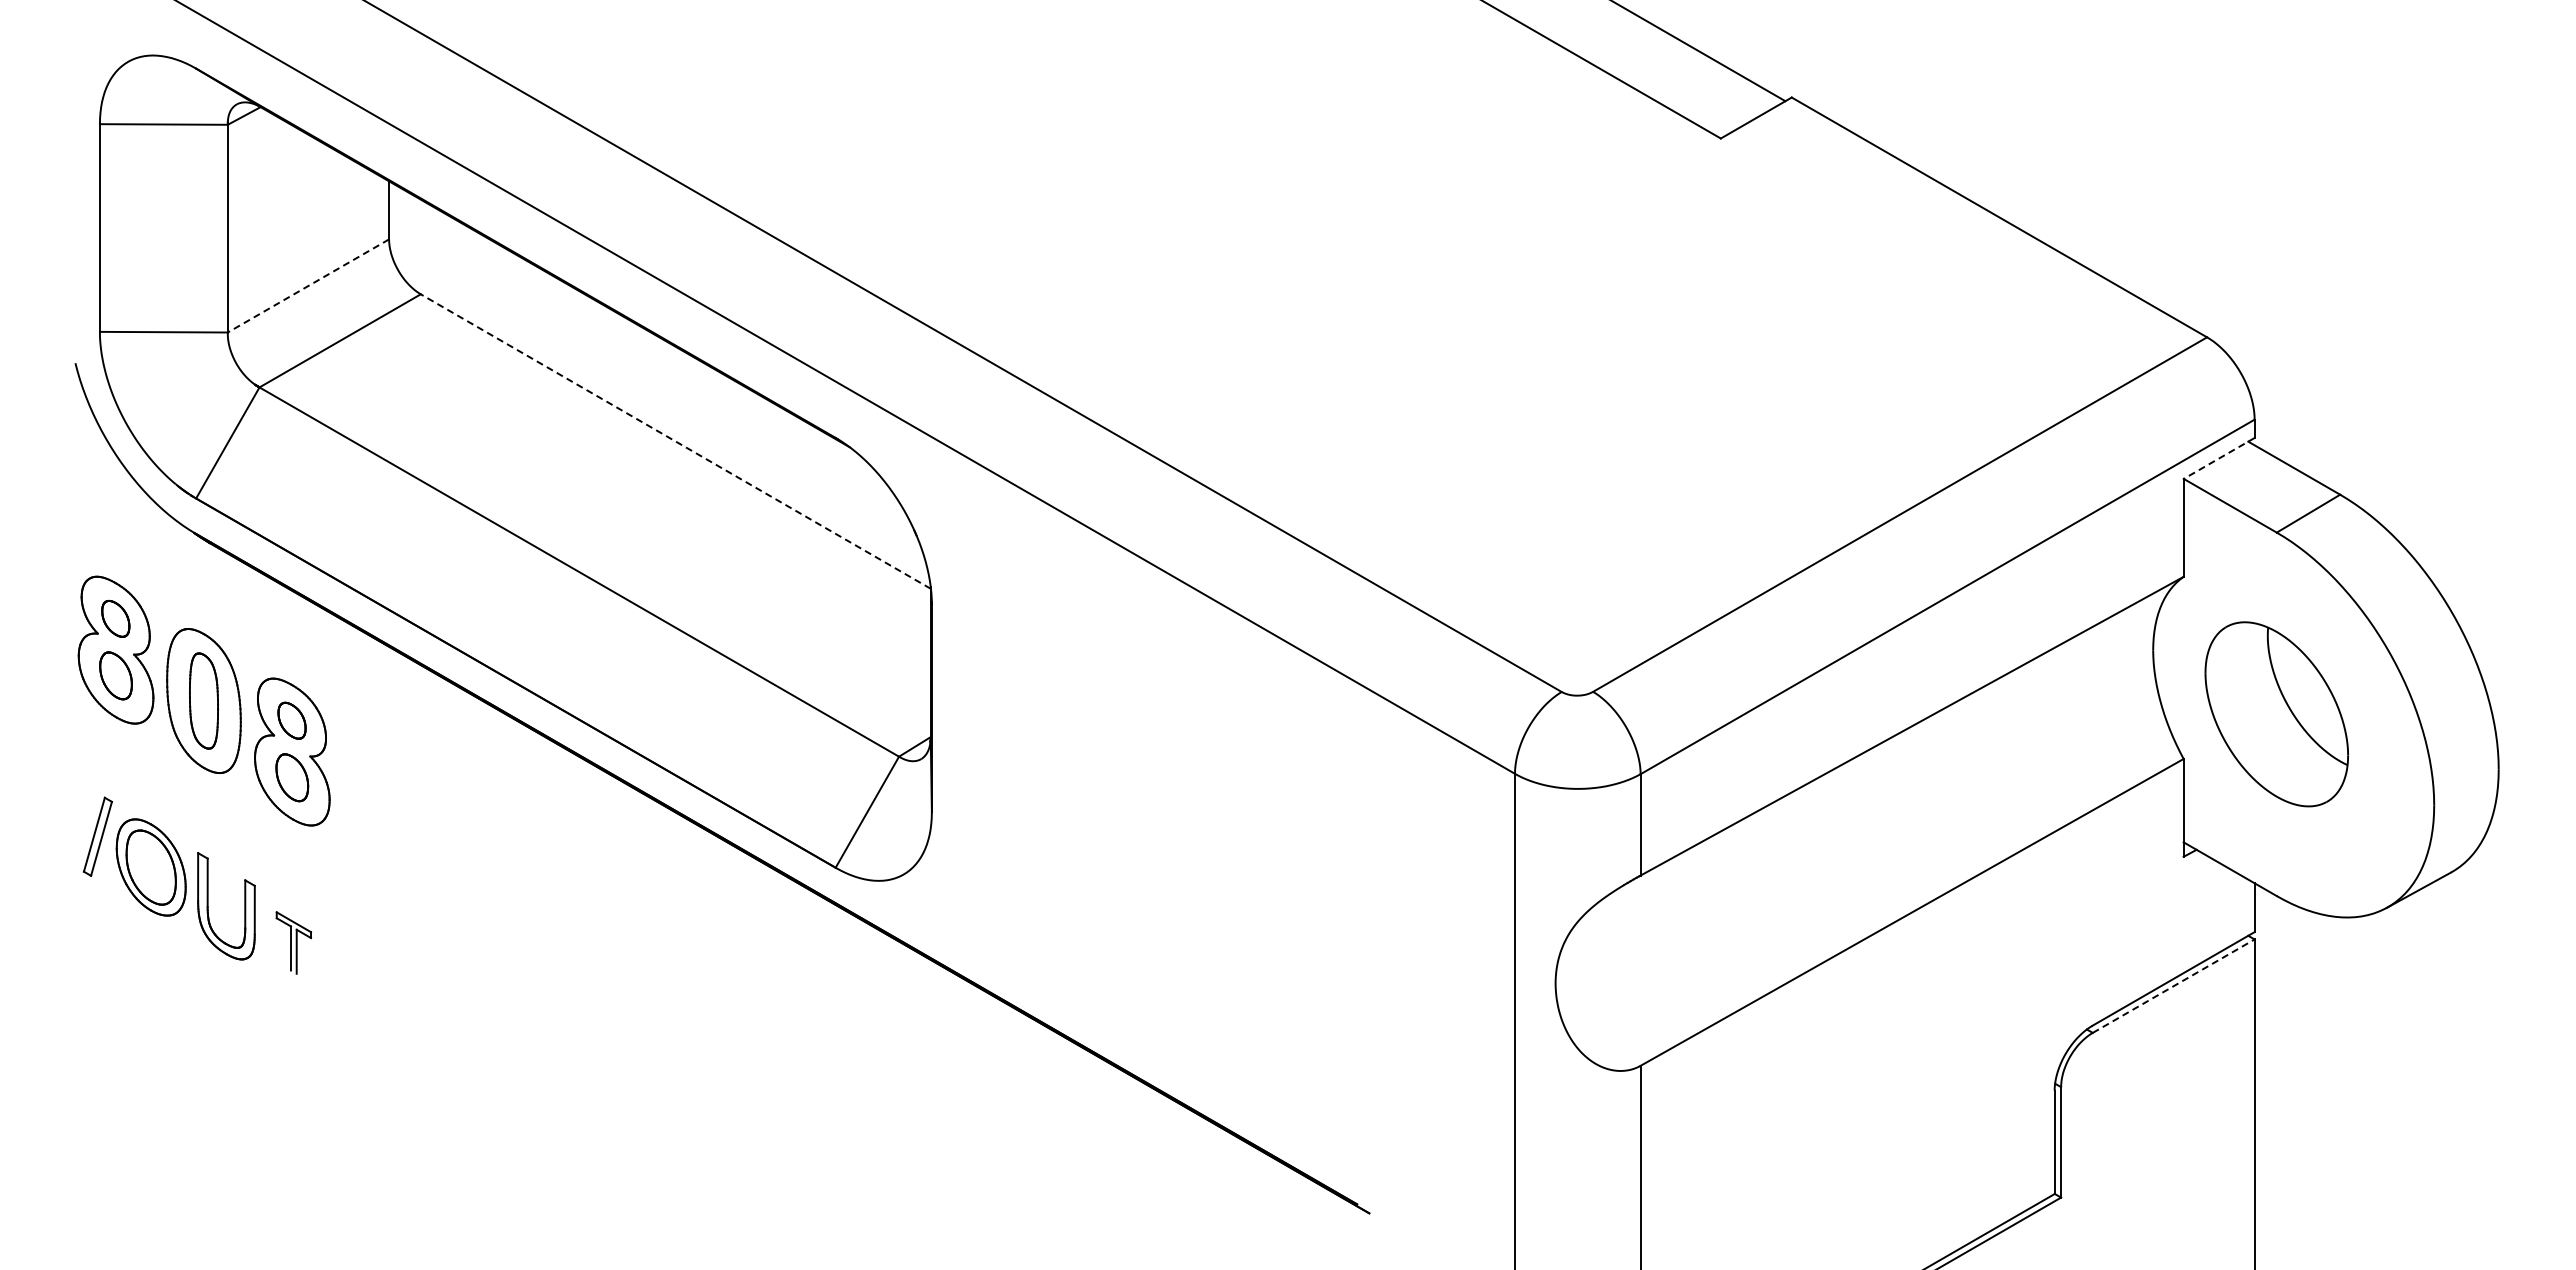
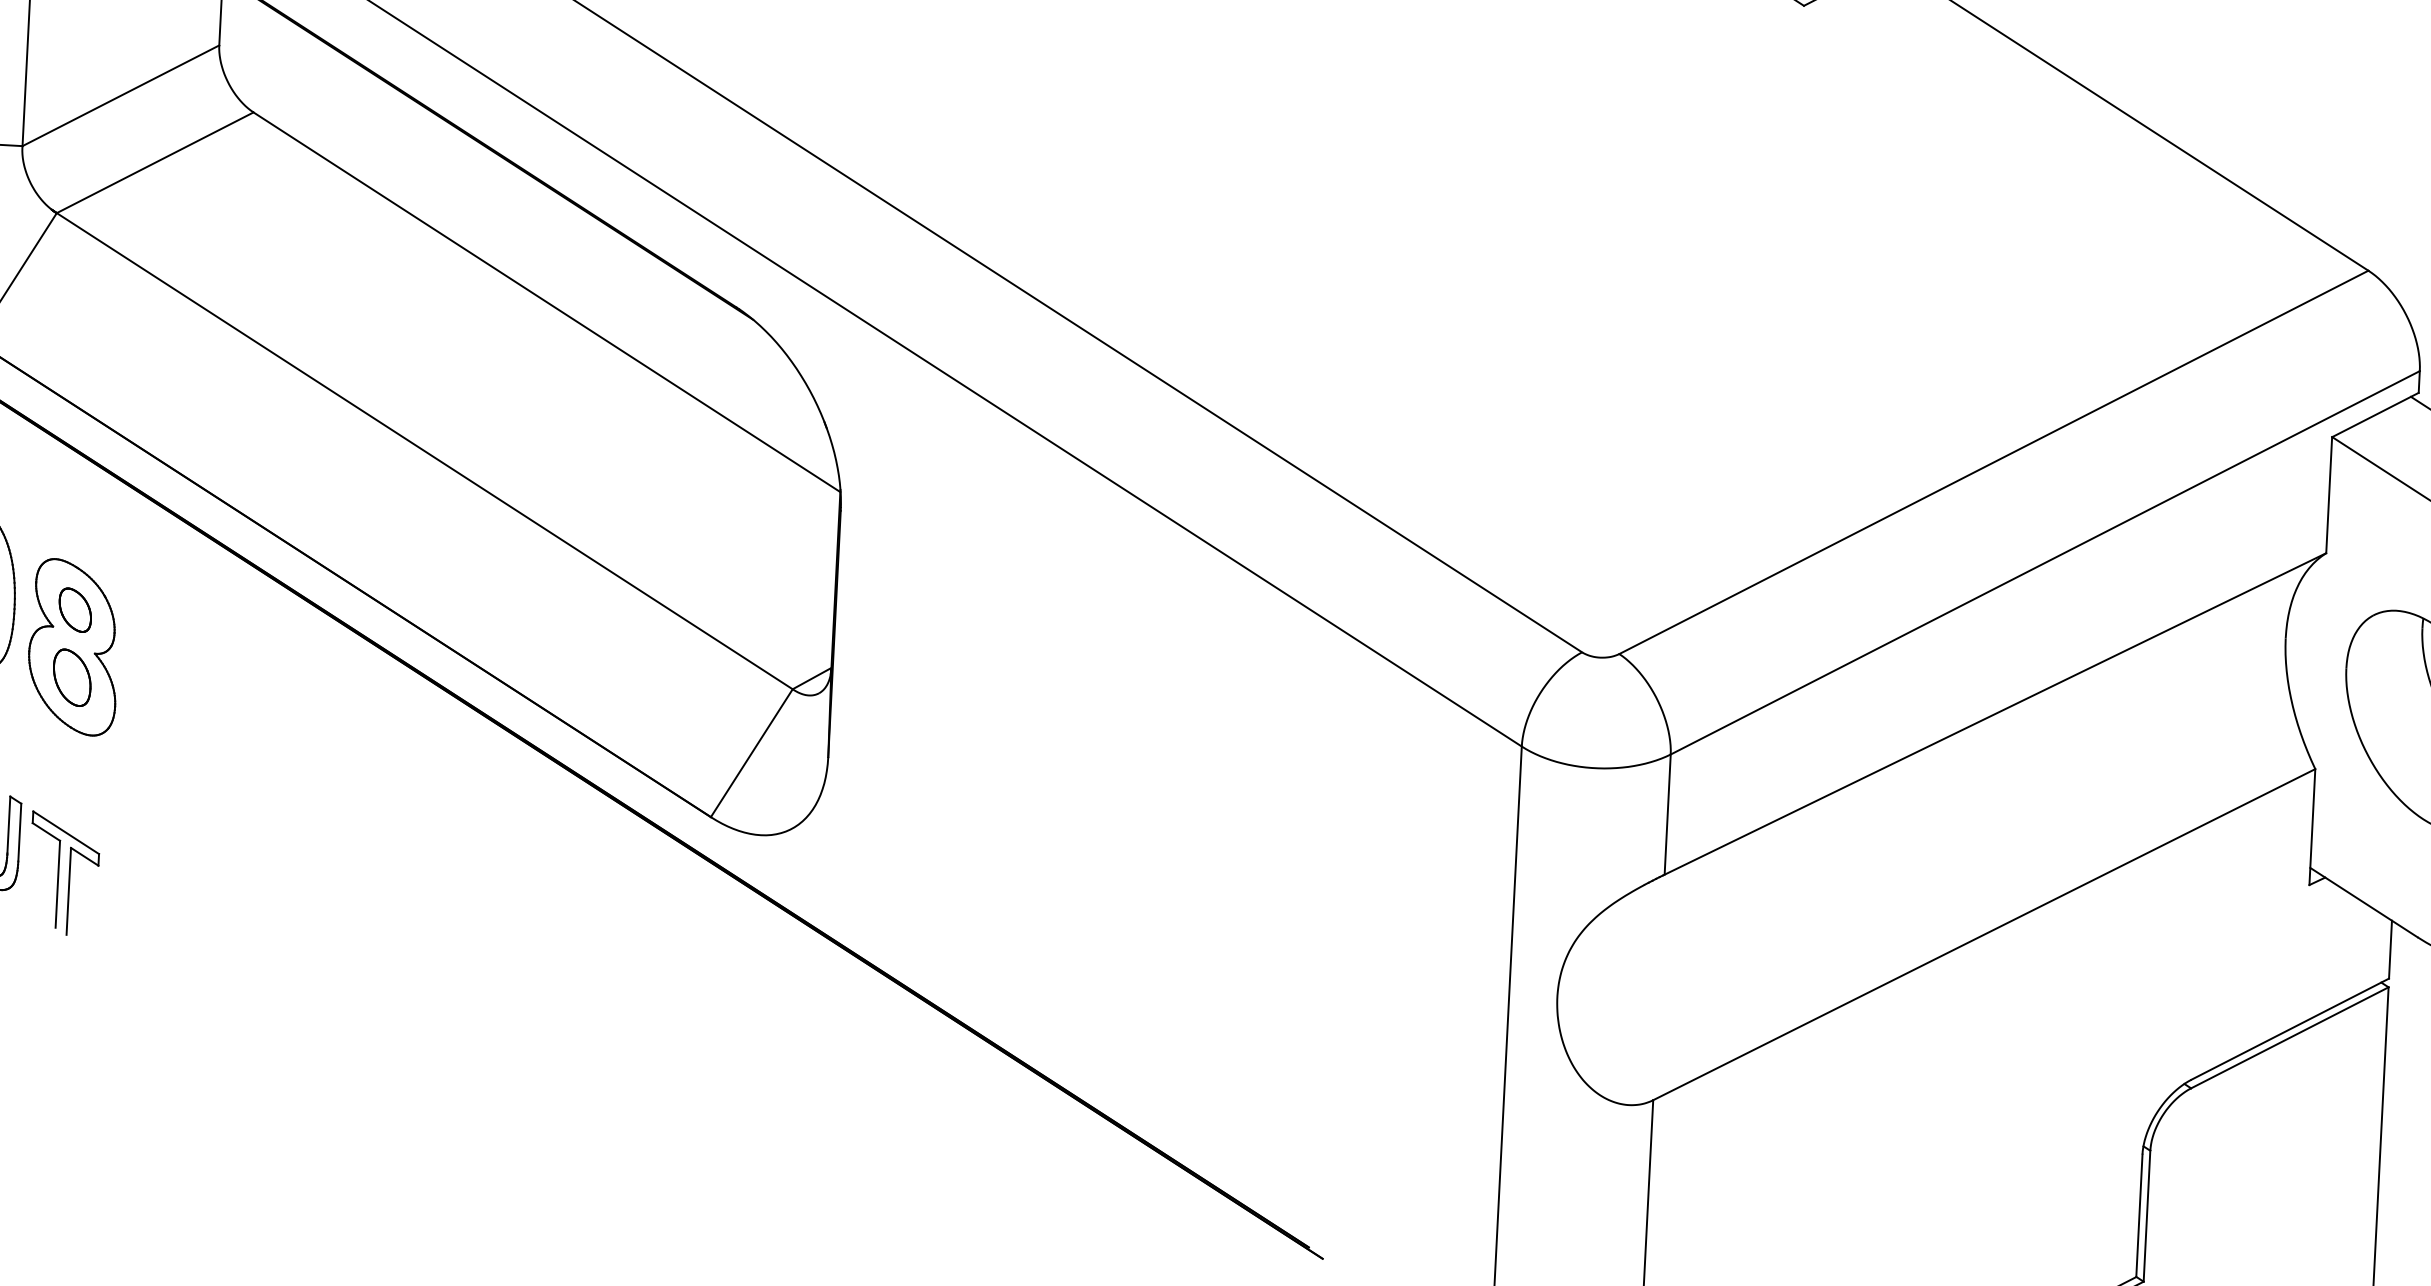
line: (308, 286) -> (120, 96), dashed -> solid
line: (675, 441) -> (546, 302), dashed -> solid
line: (2219, 458) -> (2375, 415), dashed -> solid
part: (293, 942) -> (63, 873), size x1.67
line: (2174, 985) -> (2290, 1037), dashed -> solid

